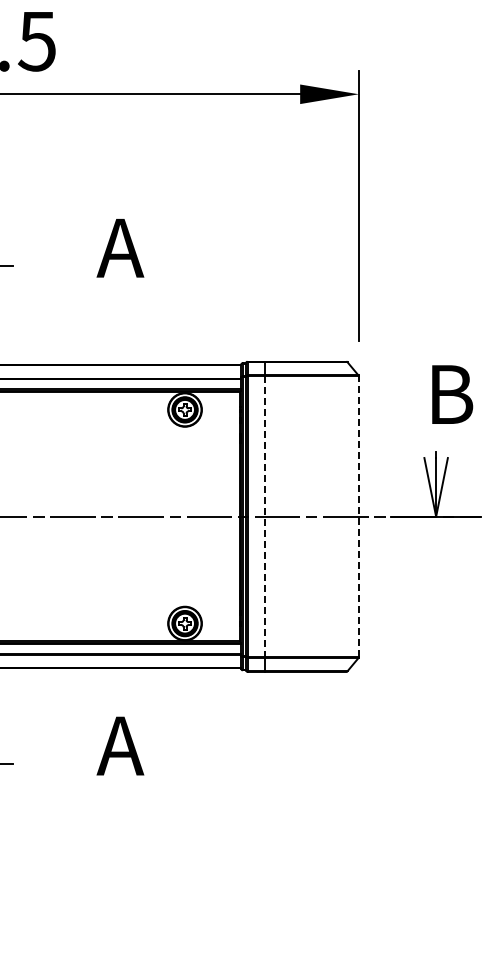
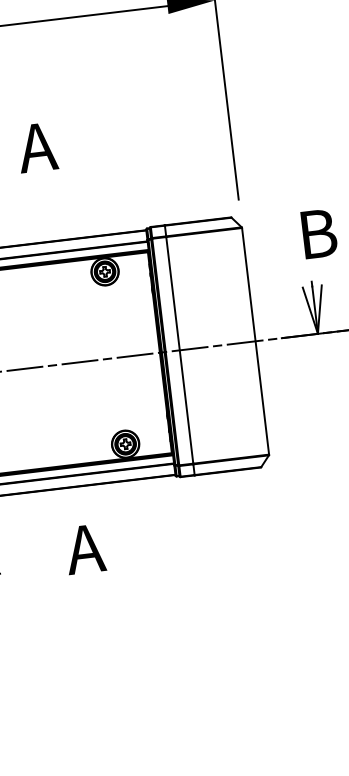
line: (358, 516) -> (255, 341), dashed -> solid
line: (264, 517) -> (179, 351), dashed -> solid

